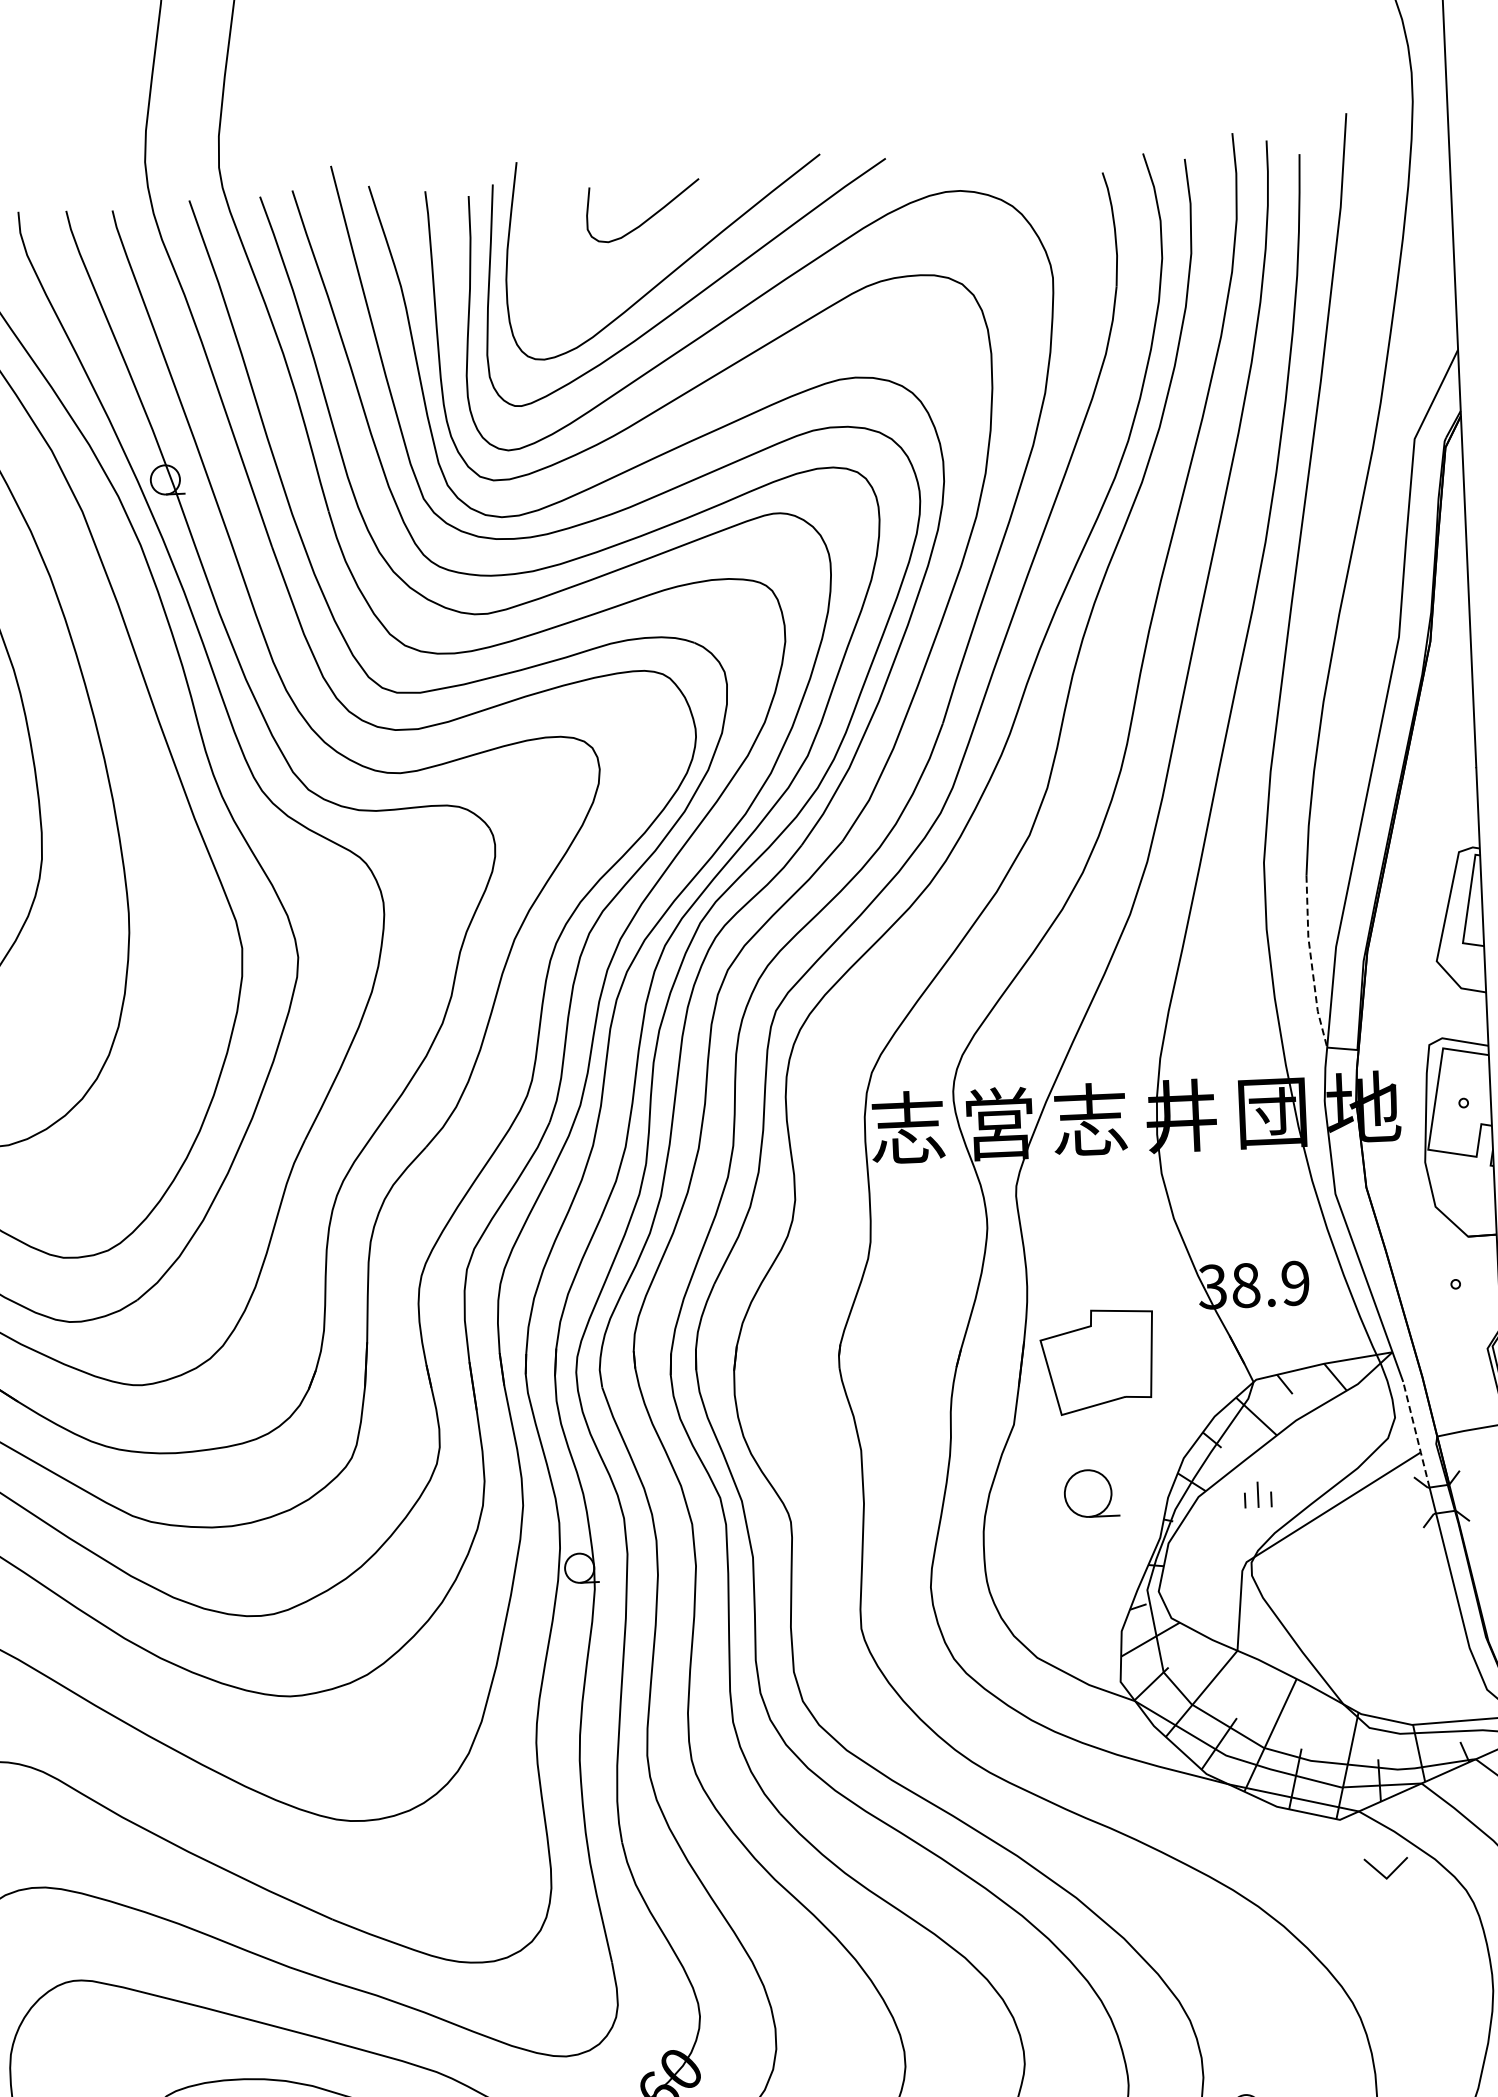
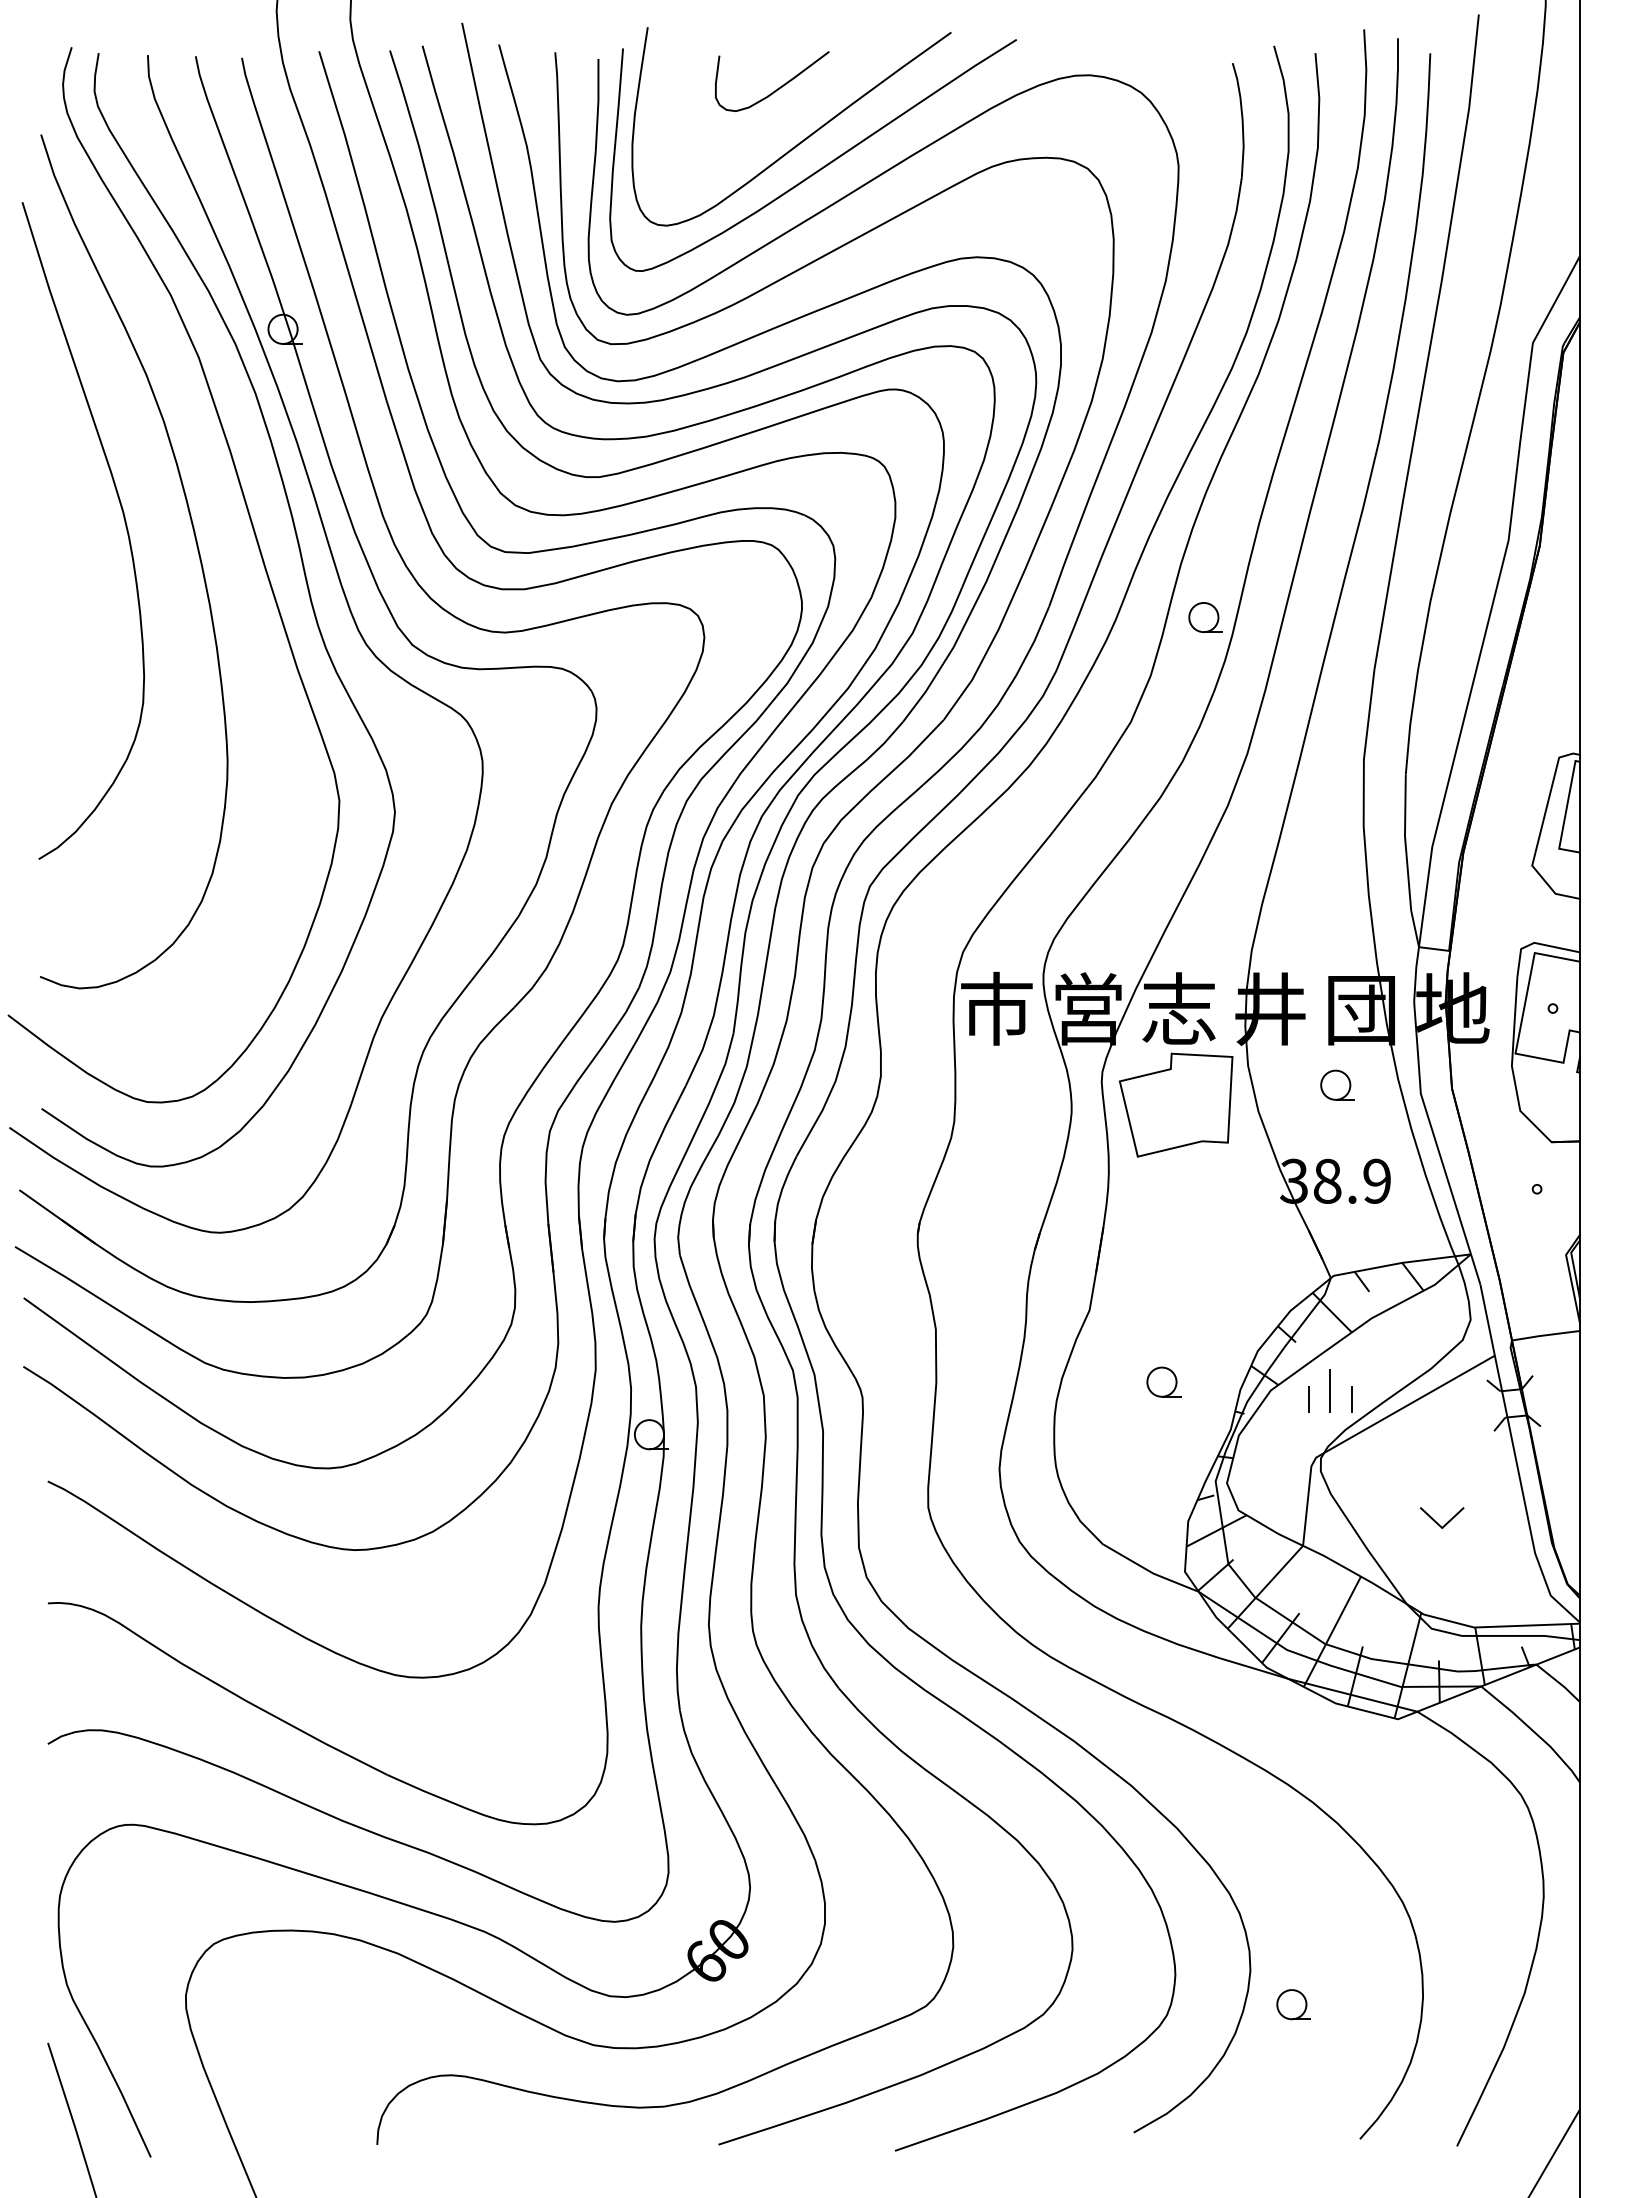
part: (1099, 727) -> (1205, 617), added
line: (1312, 963) -> (1407, 862), dashed -> solid
text: (907, 1127) -> (996, 1008), 志 -> 市
part: (1251, 1188) -> (1337, 1084), added
part: (1097, 1361) -> (1175, 1104), moved
line: (1416, 1435) -> (1491, 1338), dashed -> solid
part: (1090, 1492) -> (1163, 1381), size x0.62
part: (1258, 1494) -> (1330, 1390), size x1.67
part: (1391, 1871) -> (1447, 1521), moved

